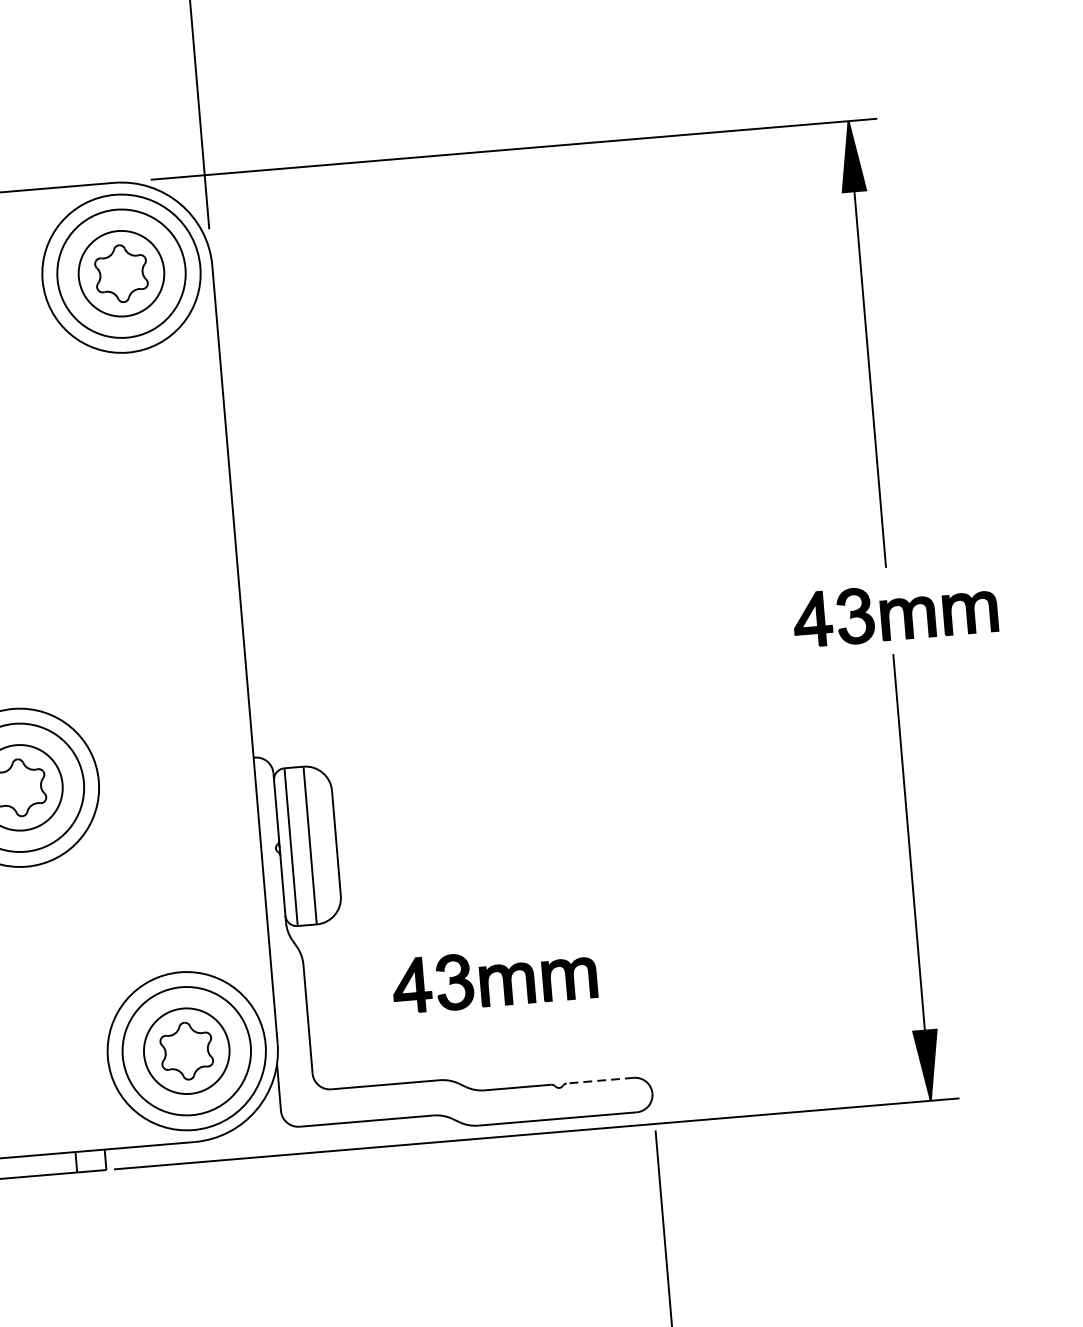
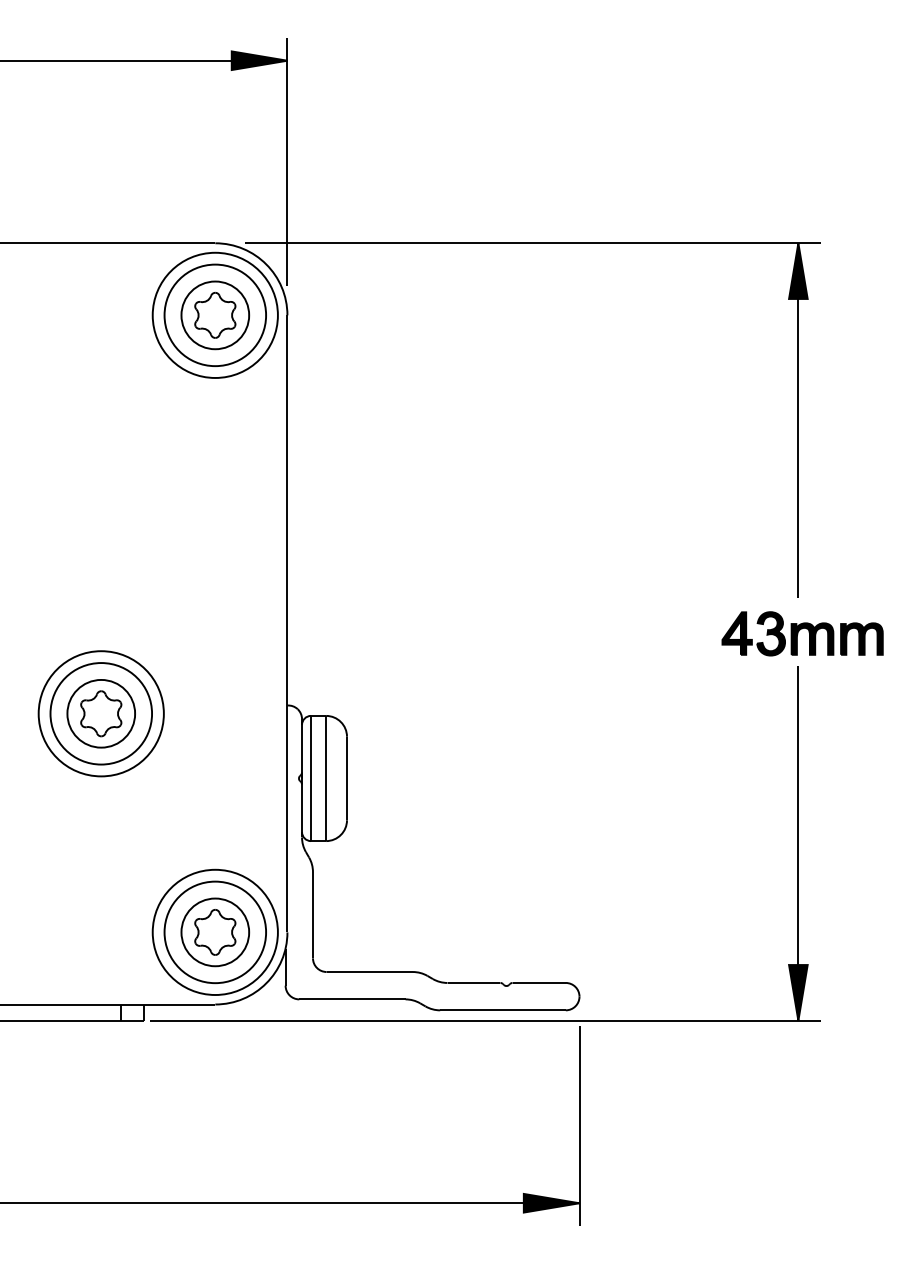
part: (494, 978) -> (462, 895), removed
line: (600, 1080) -> (539, 982), dashed -> solid

